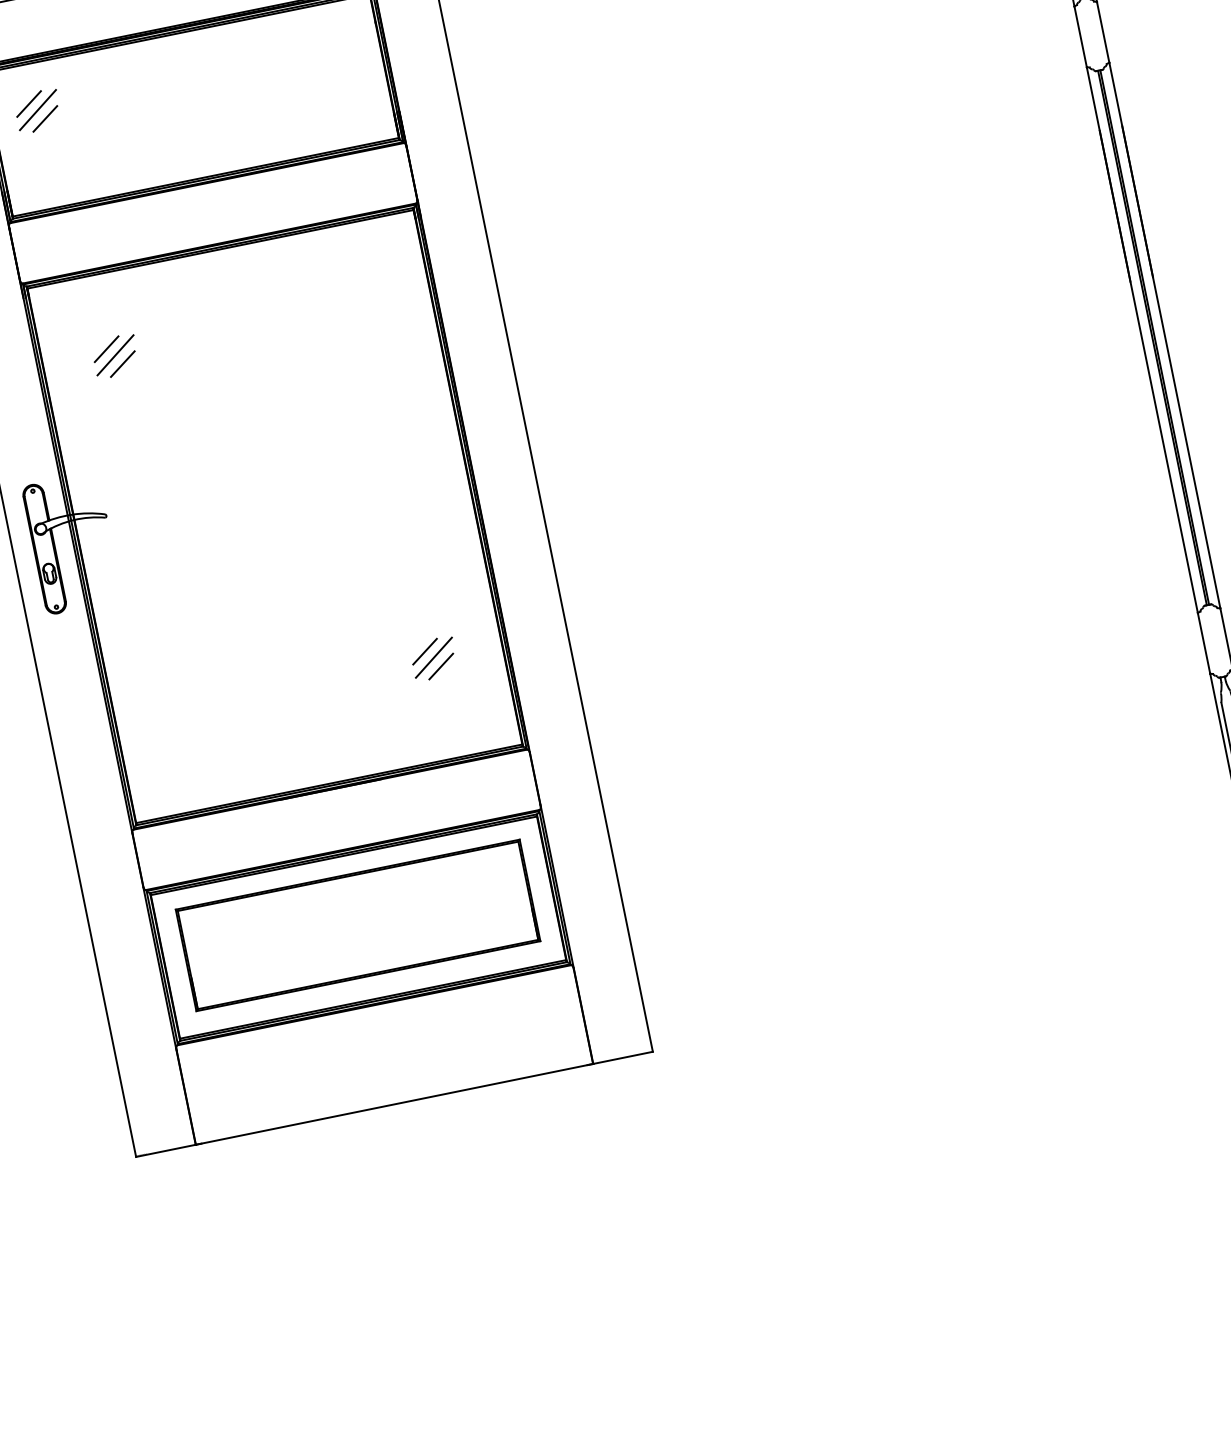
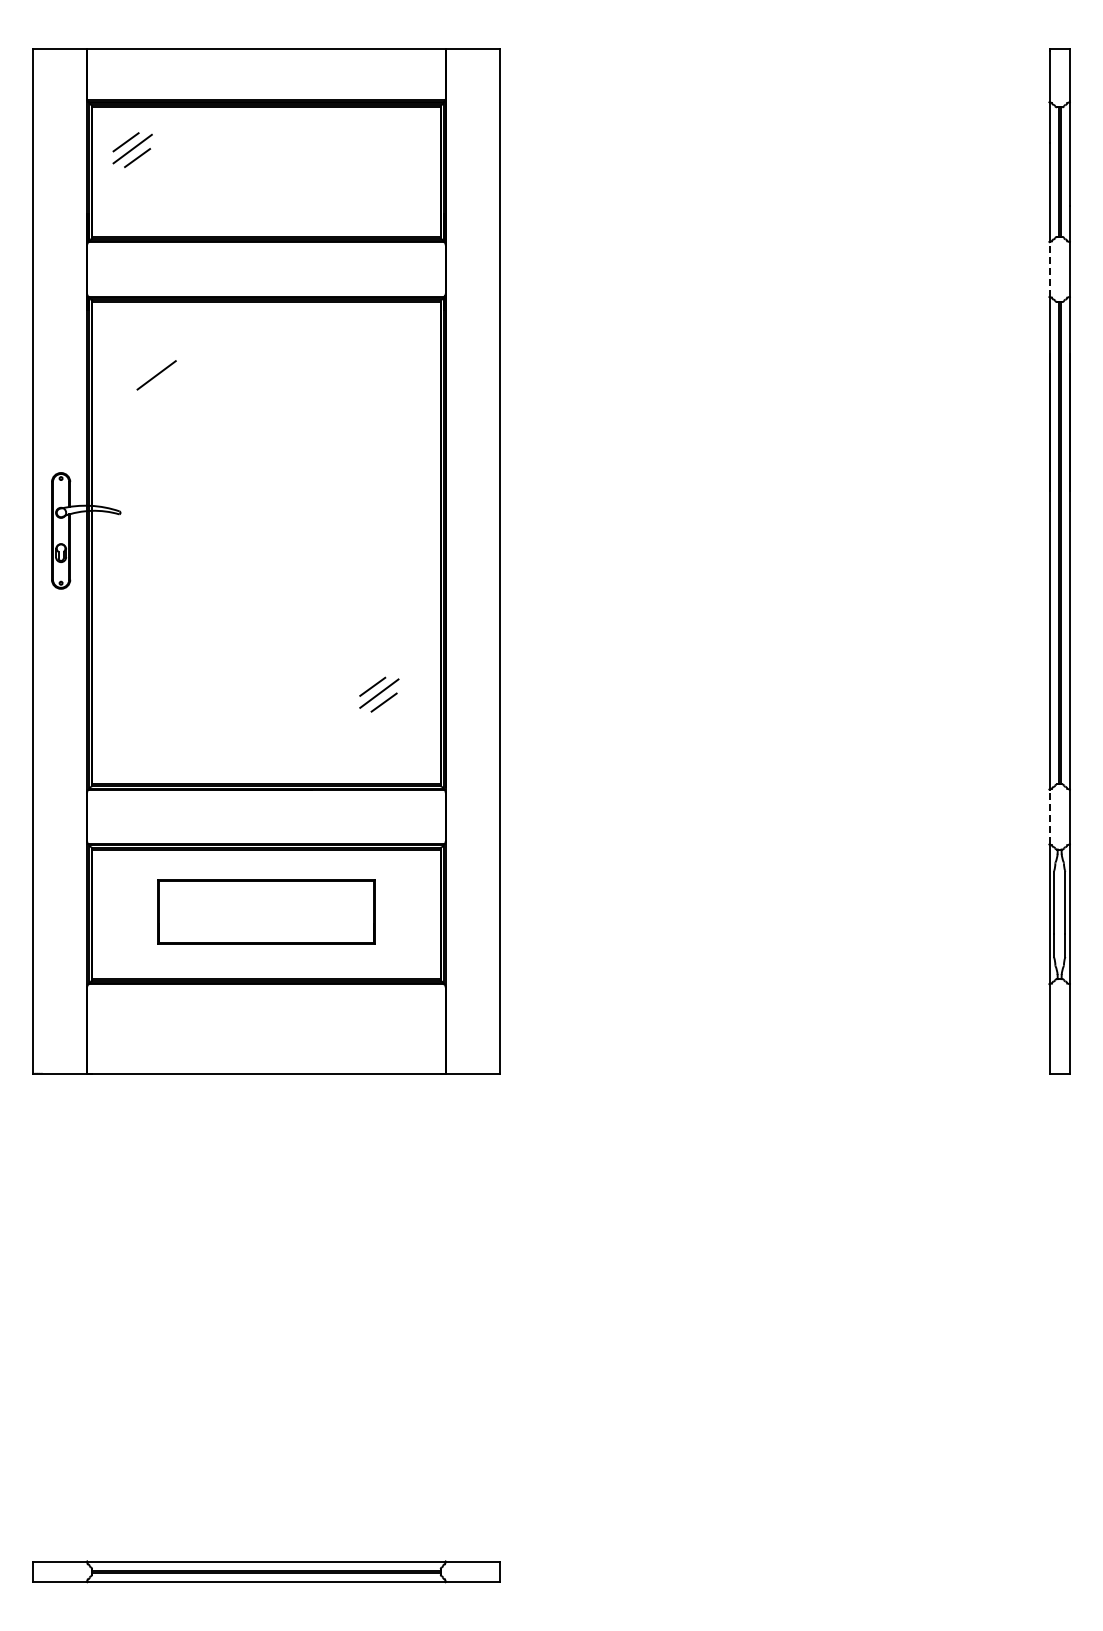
line: (1080, 36) -> (1049, 269), solid -> dashed
line: (106, 349) -> (149, 368), removed
line: (121, 364) -> (160, 384), removed
line: (1203, 642) -> (1049, 816), solid -> dashed
part: (358, 925) -> (266, 912), size x0.7

